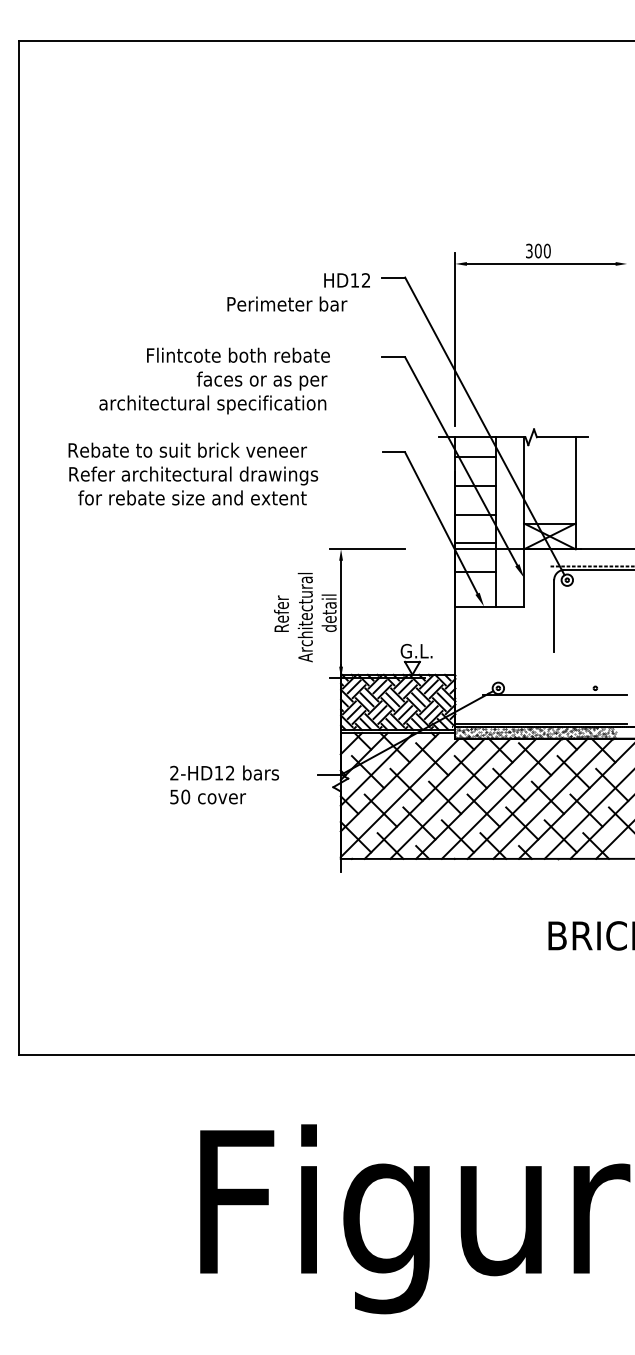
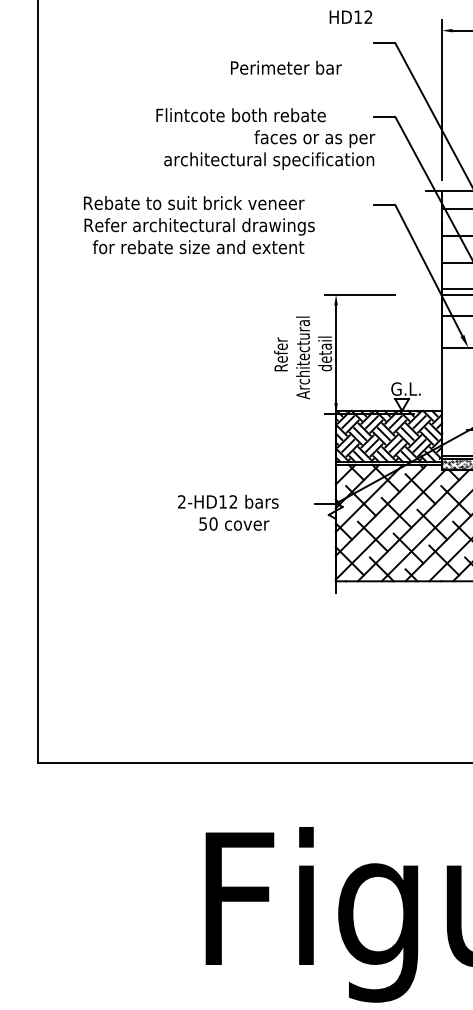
text: (346, 280) -> (350, 17), moved
text: (213, 392) -> (269, 149), moved
text: (207, 796) -> (233, 523), moved

